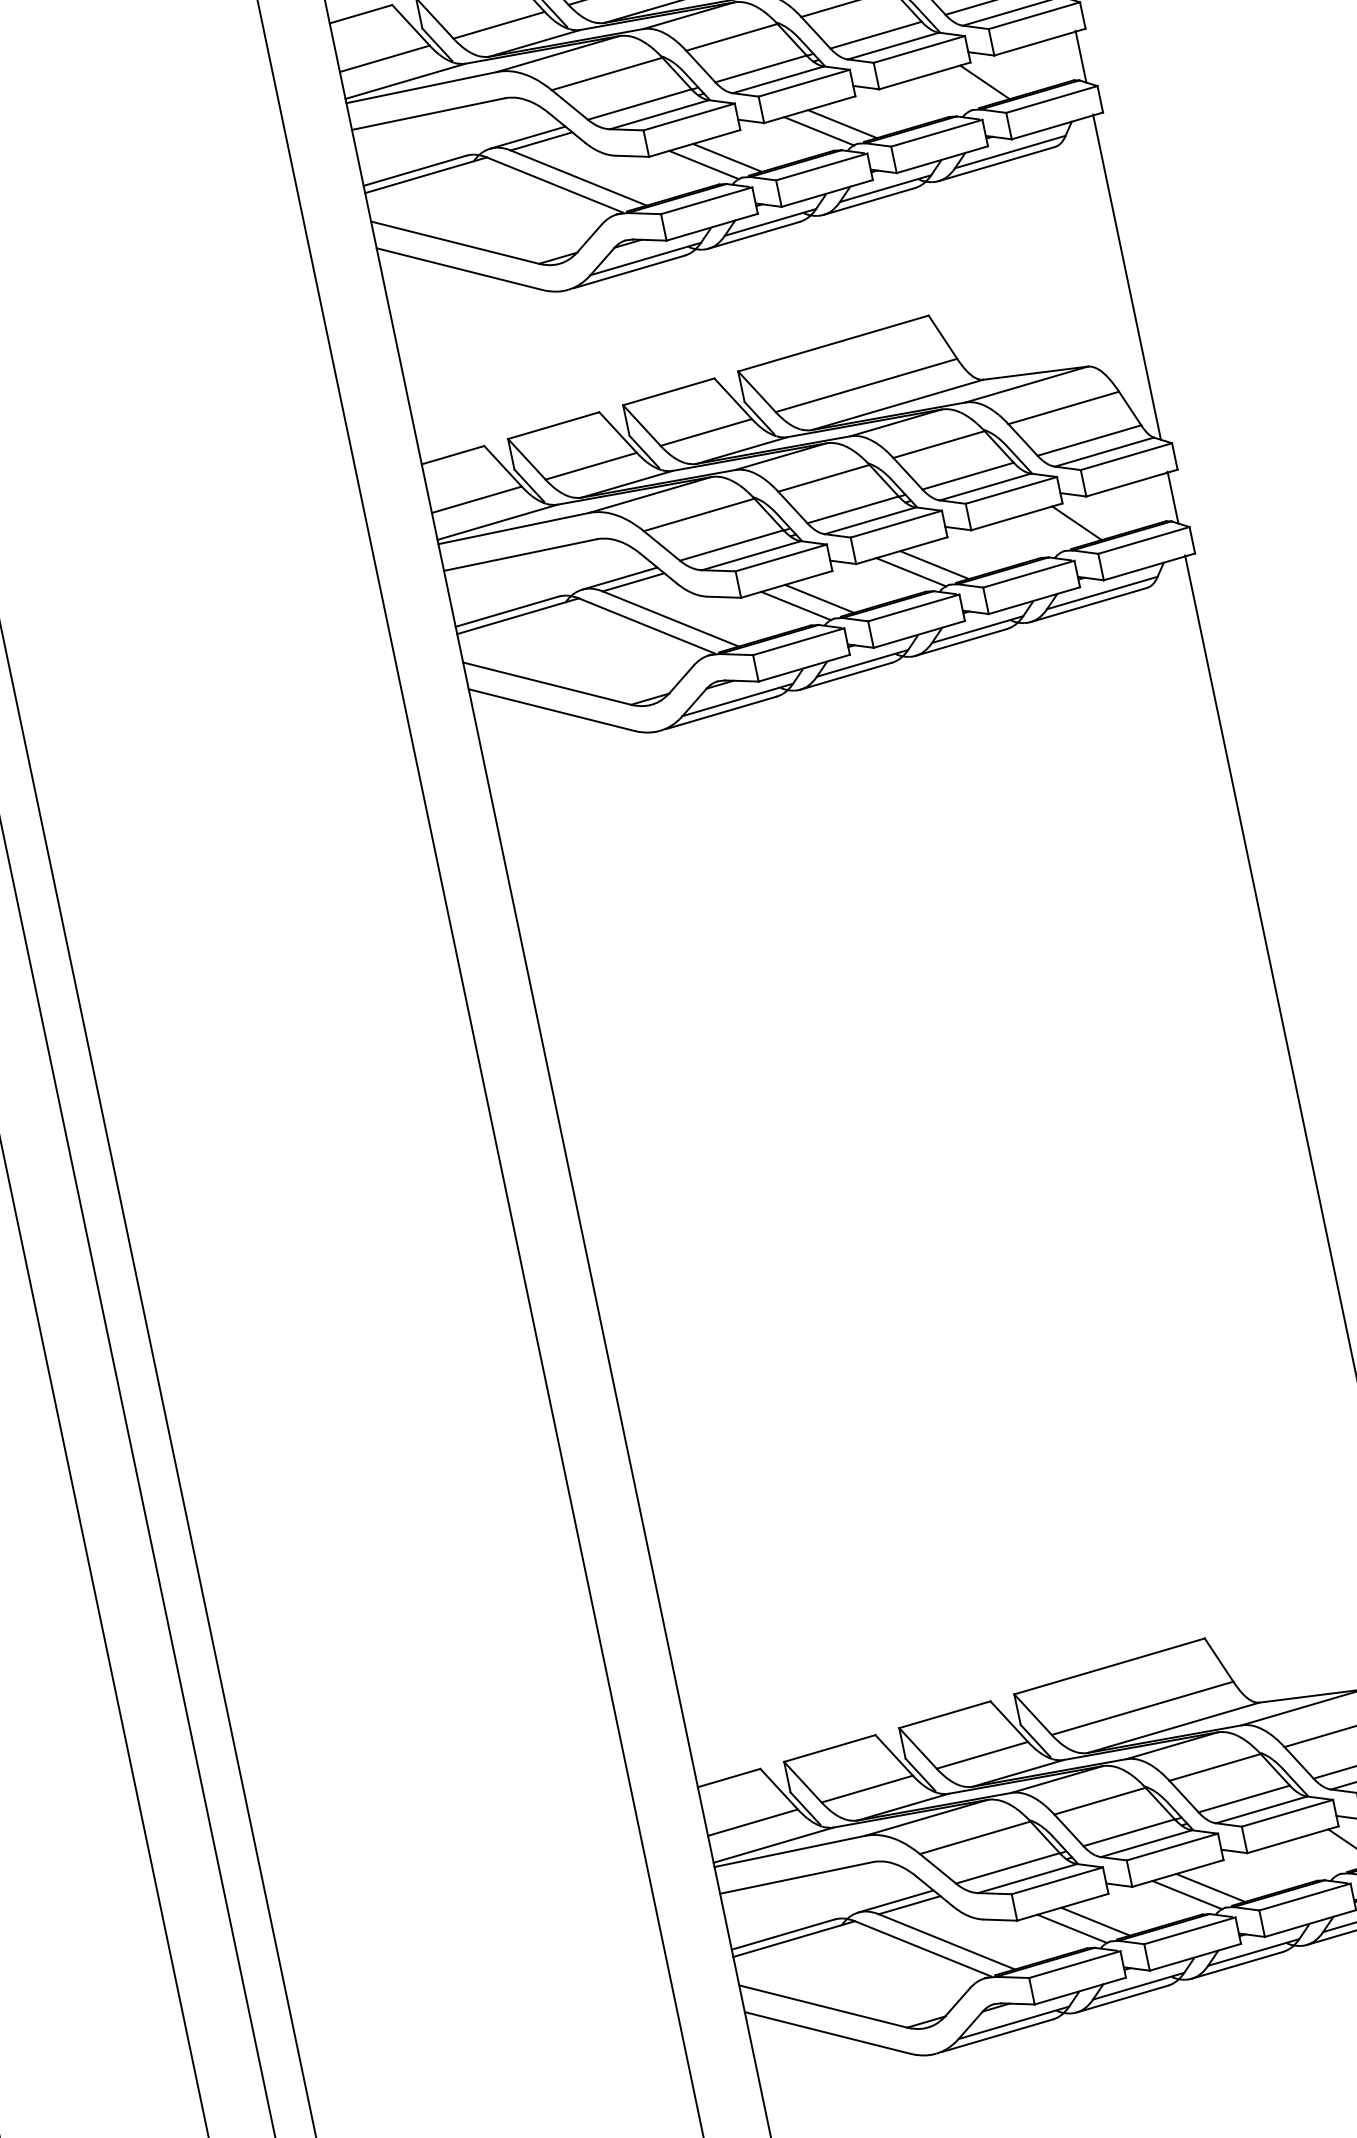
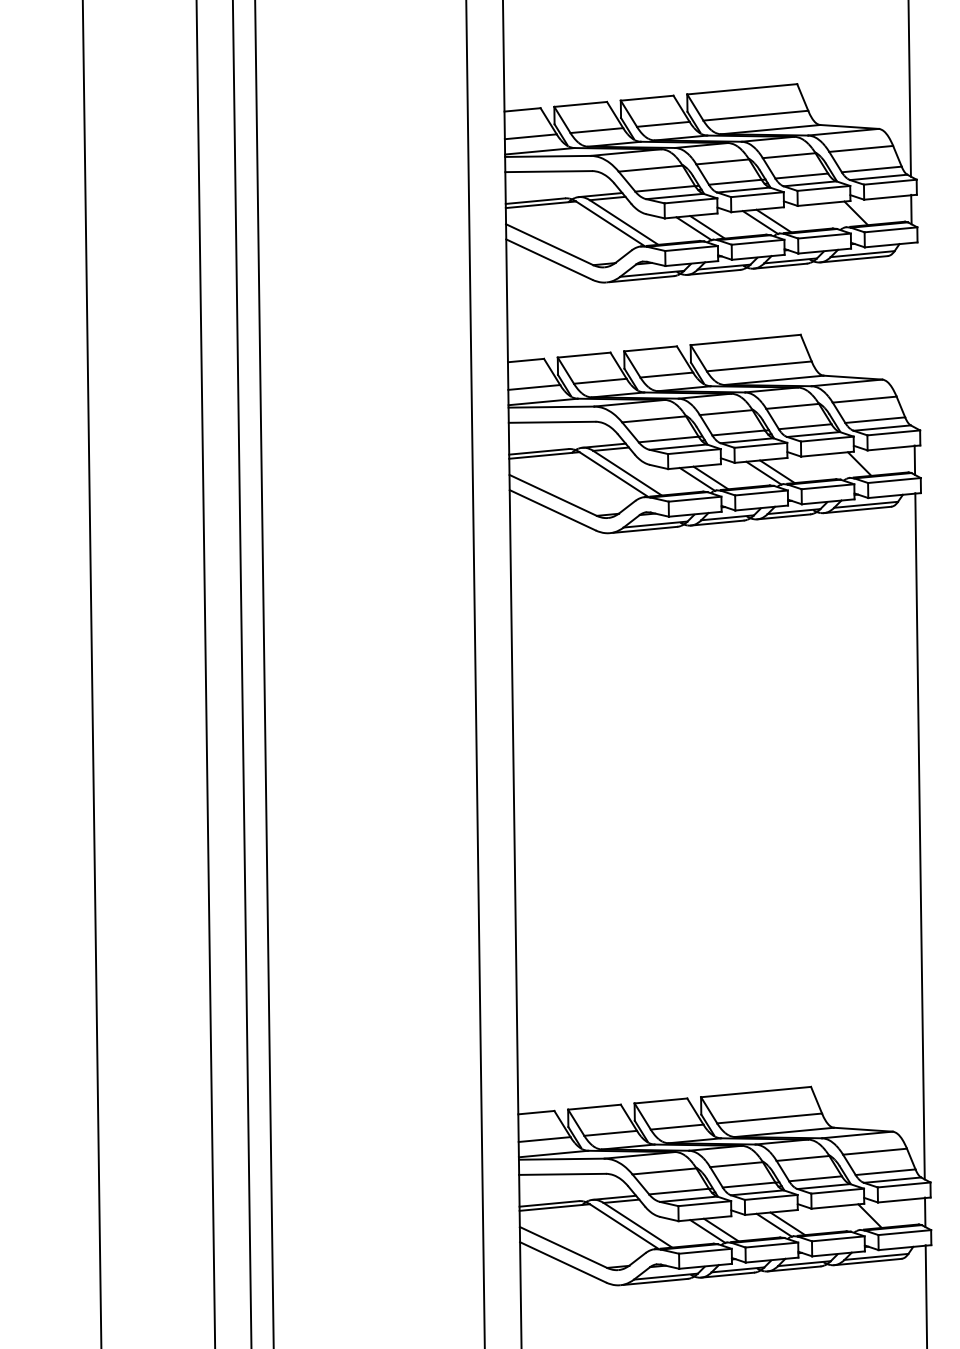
line: (1125, 276) -> (912, 334), removed

